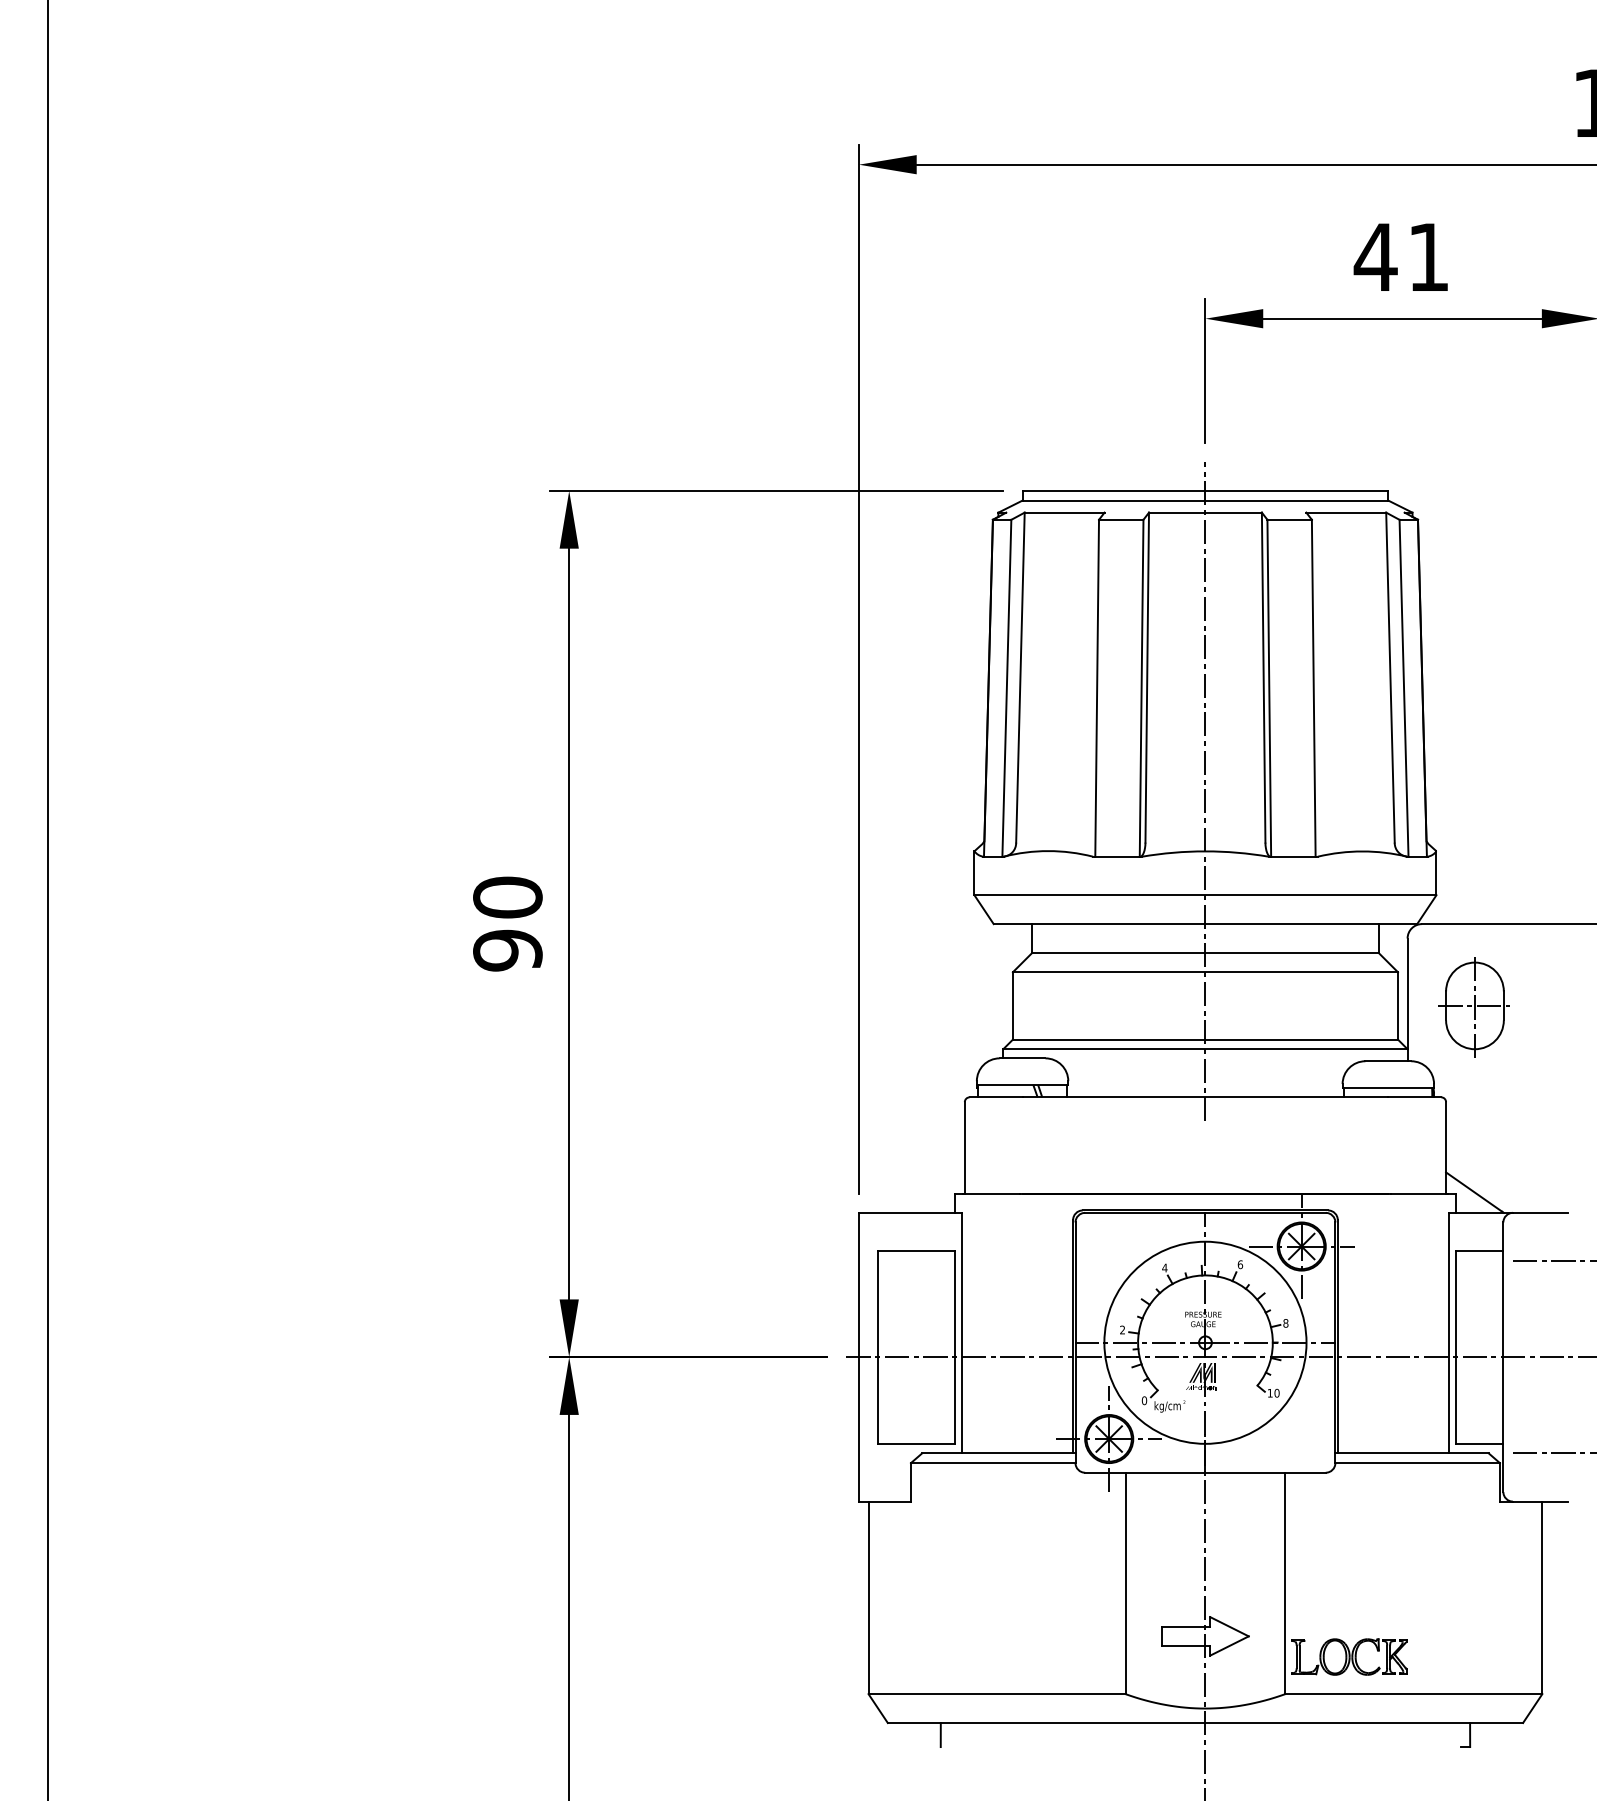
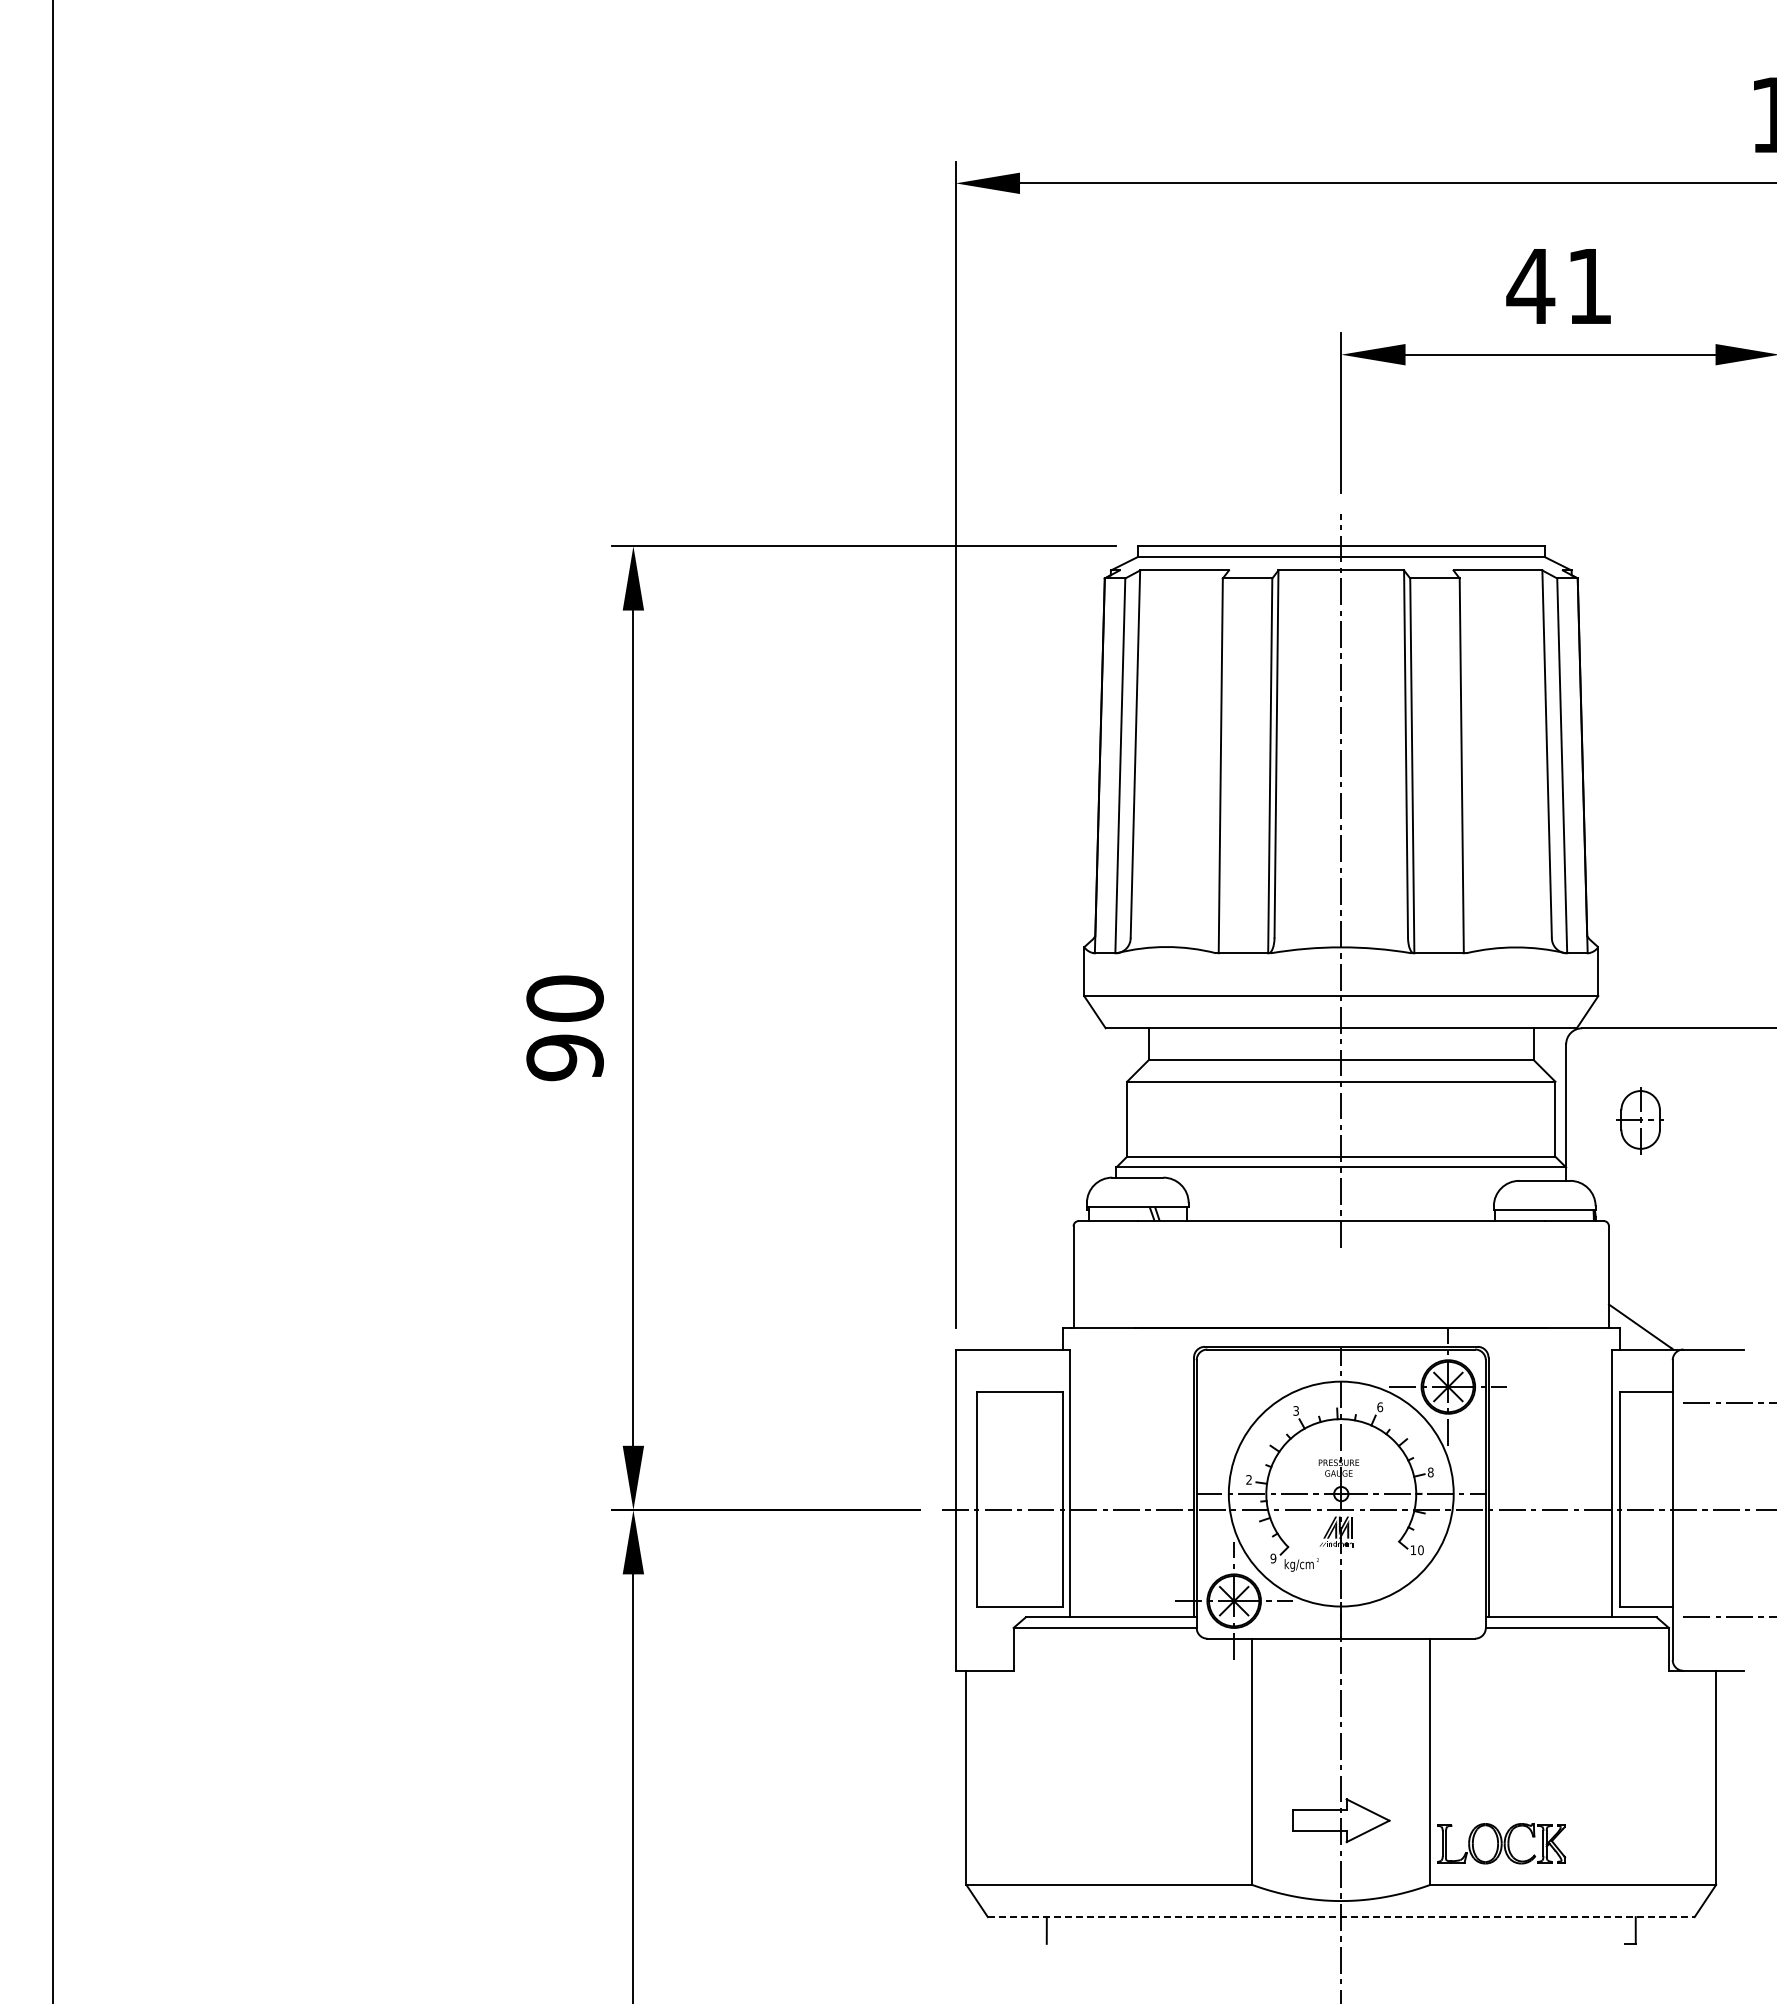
part: (1473, 1007) -> (1639, 1120), size x0.6
text: (1165, 1267) -> (1296, 1410), 4 -> 3
text: (1144, 1400) -> (1273, 1558), 0 -> 9
line: (1205, 1723) -> (1341, 1917), solid -> dashed

